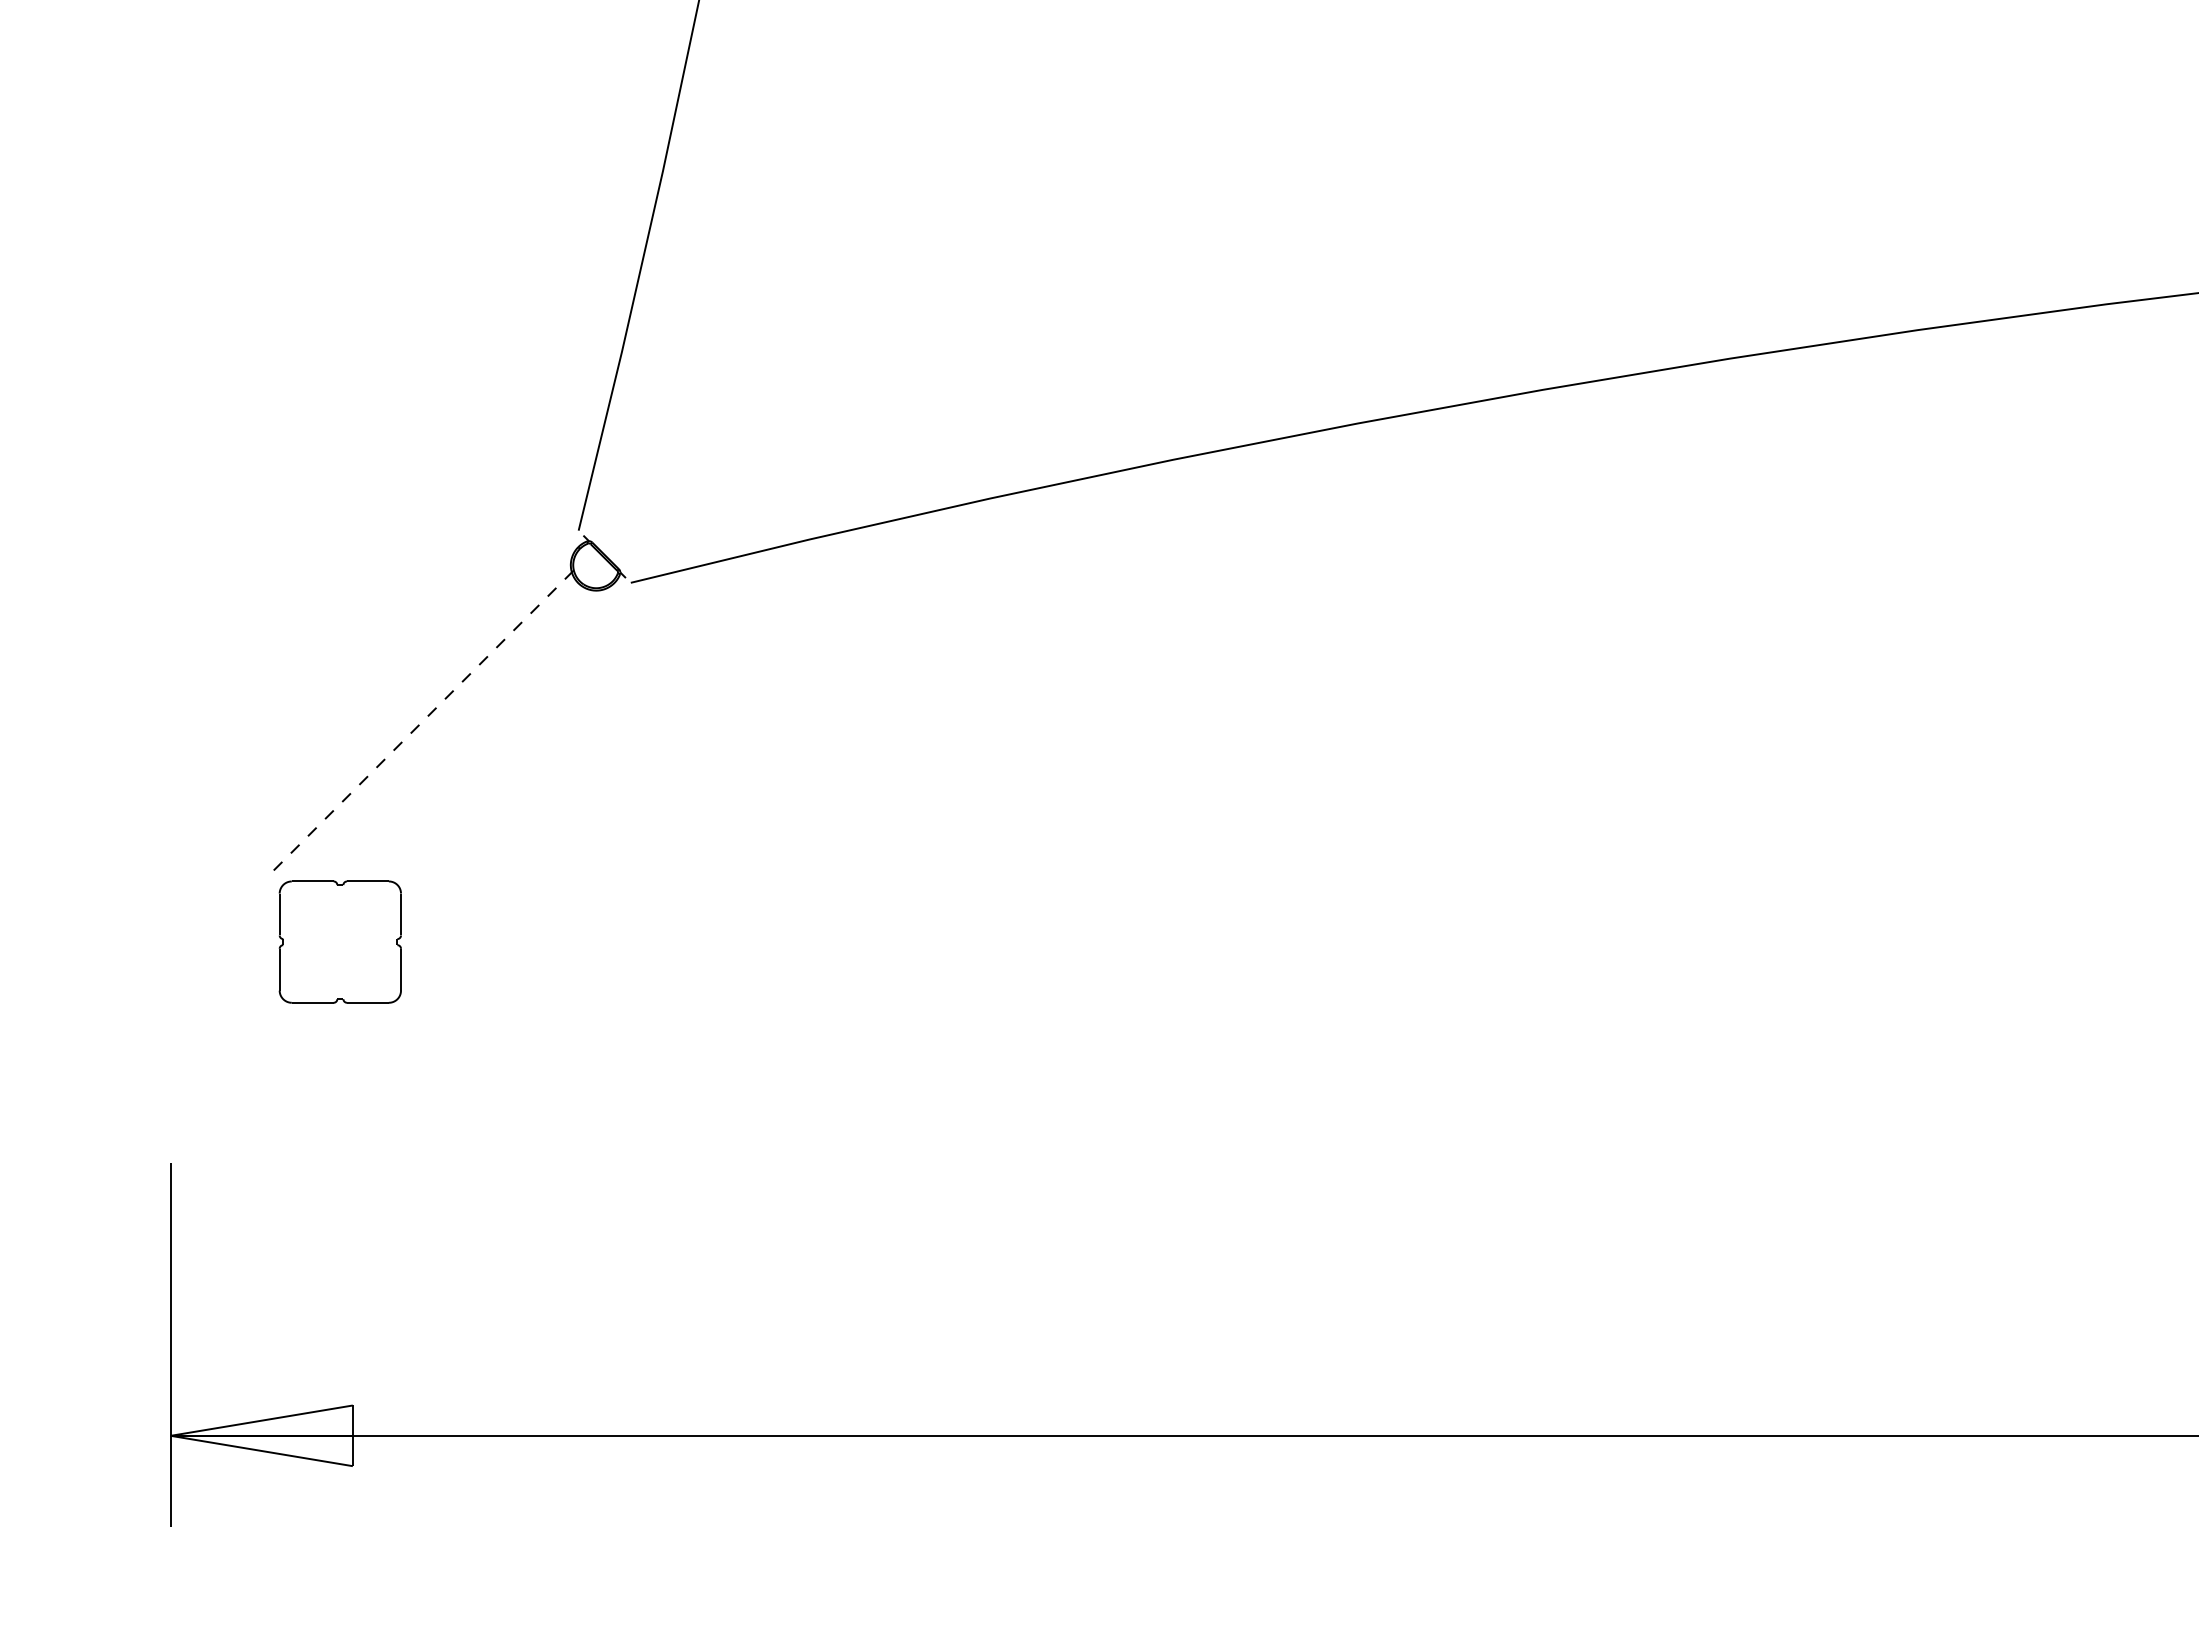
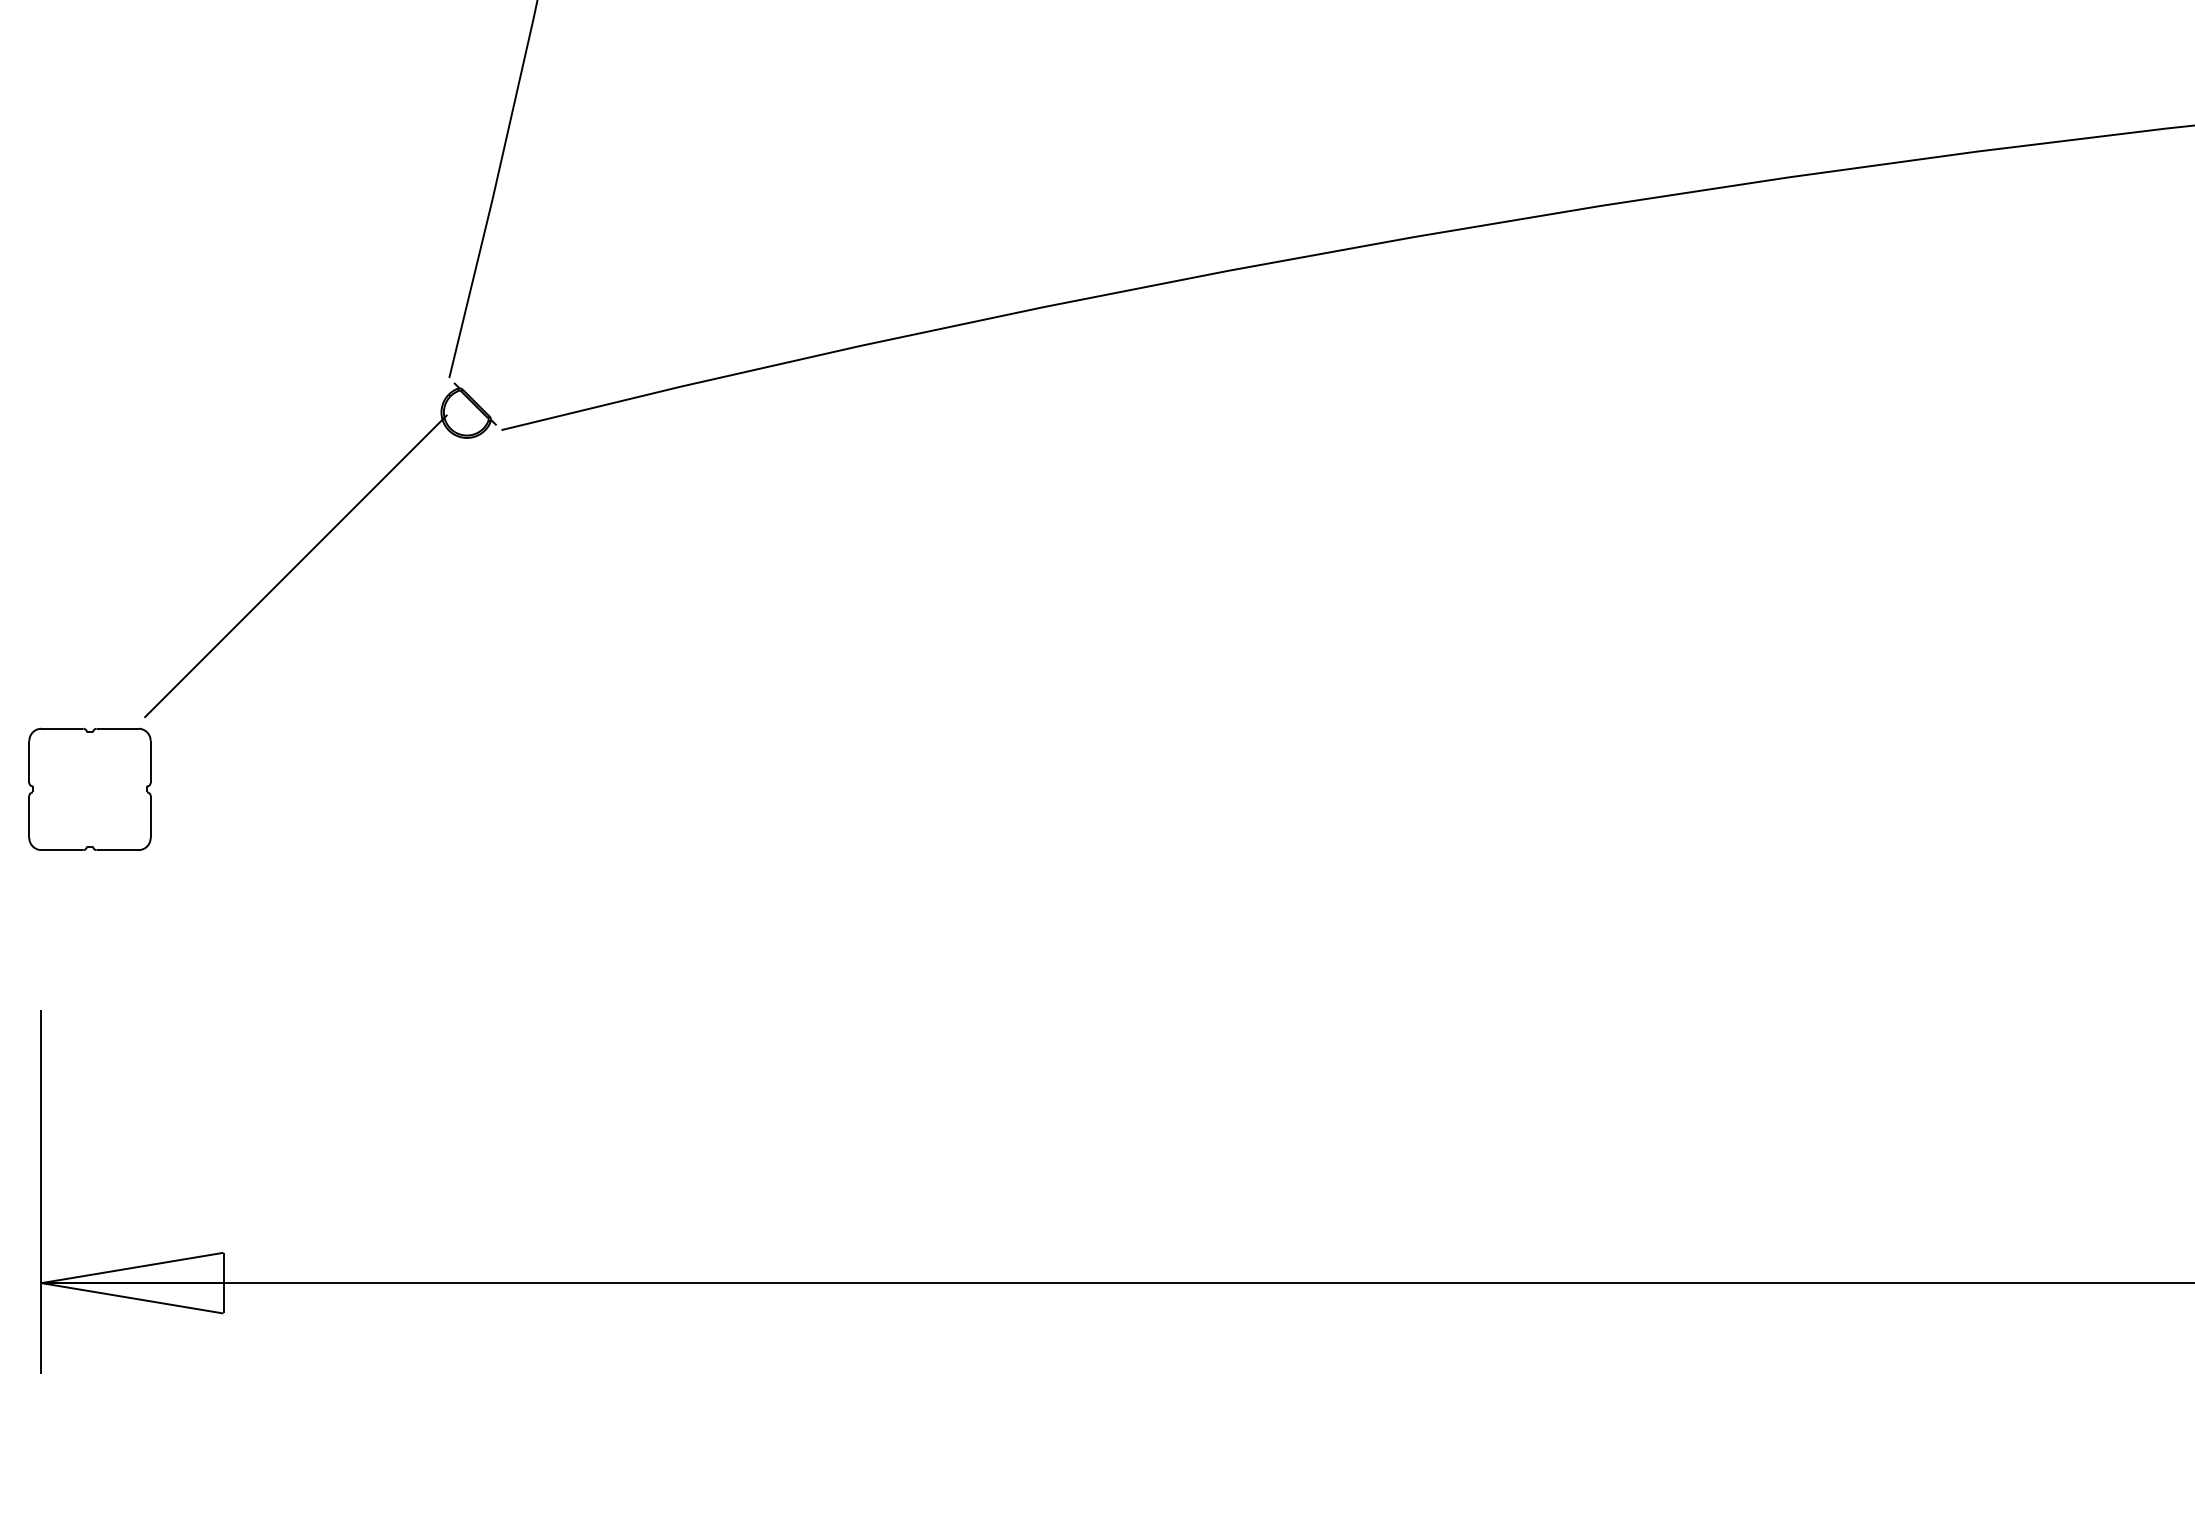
line: (425, 718) -> (296, 565), dashed -> solid
part: (339, 941) -> (89, 788), moved

